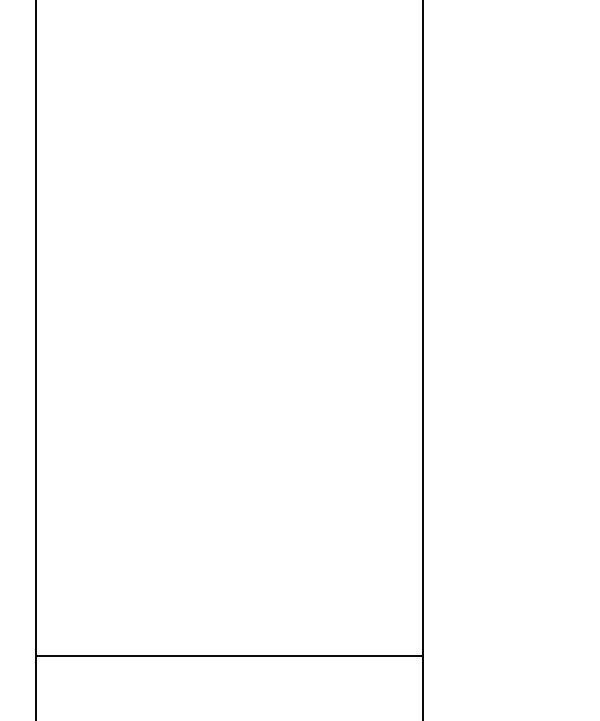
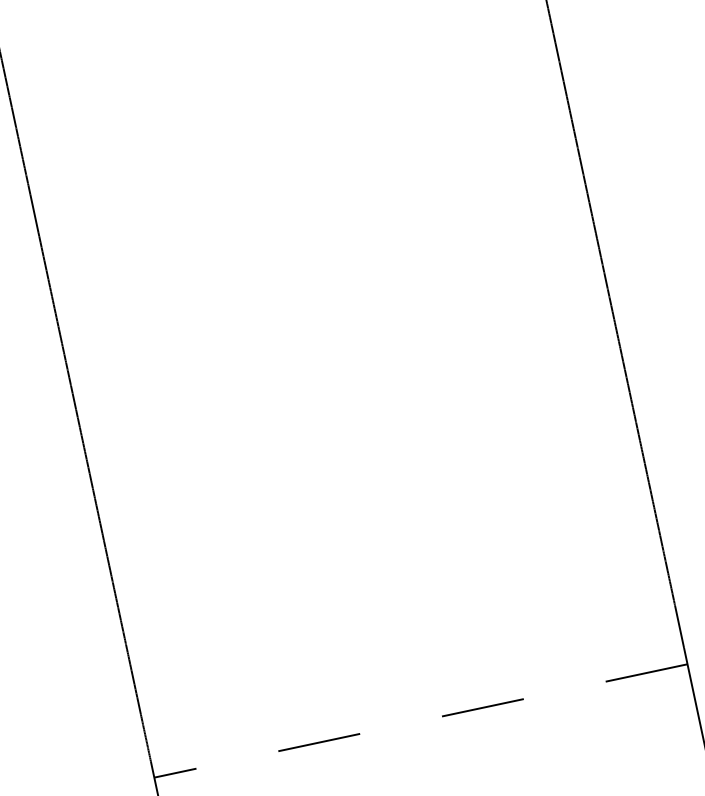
line: (229, 655) -> (420, 720), solid -> dashed

